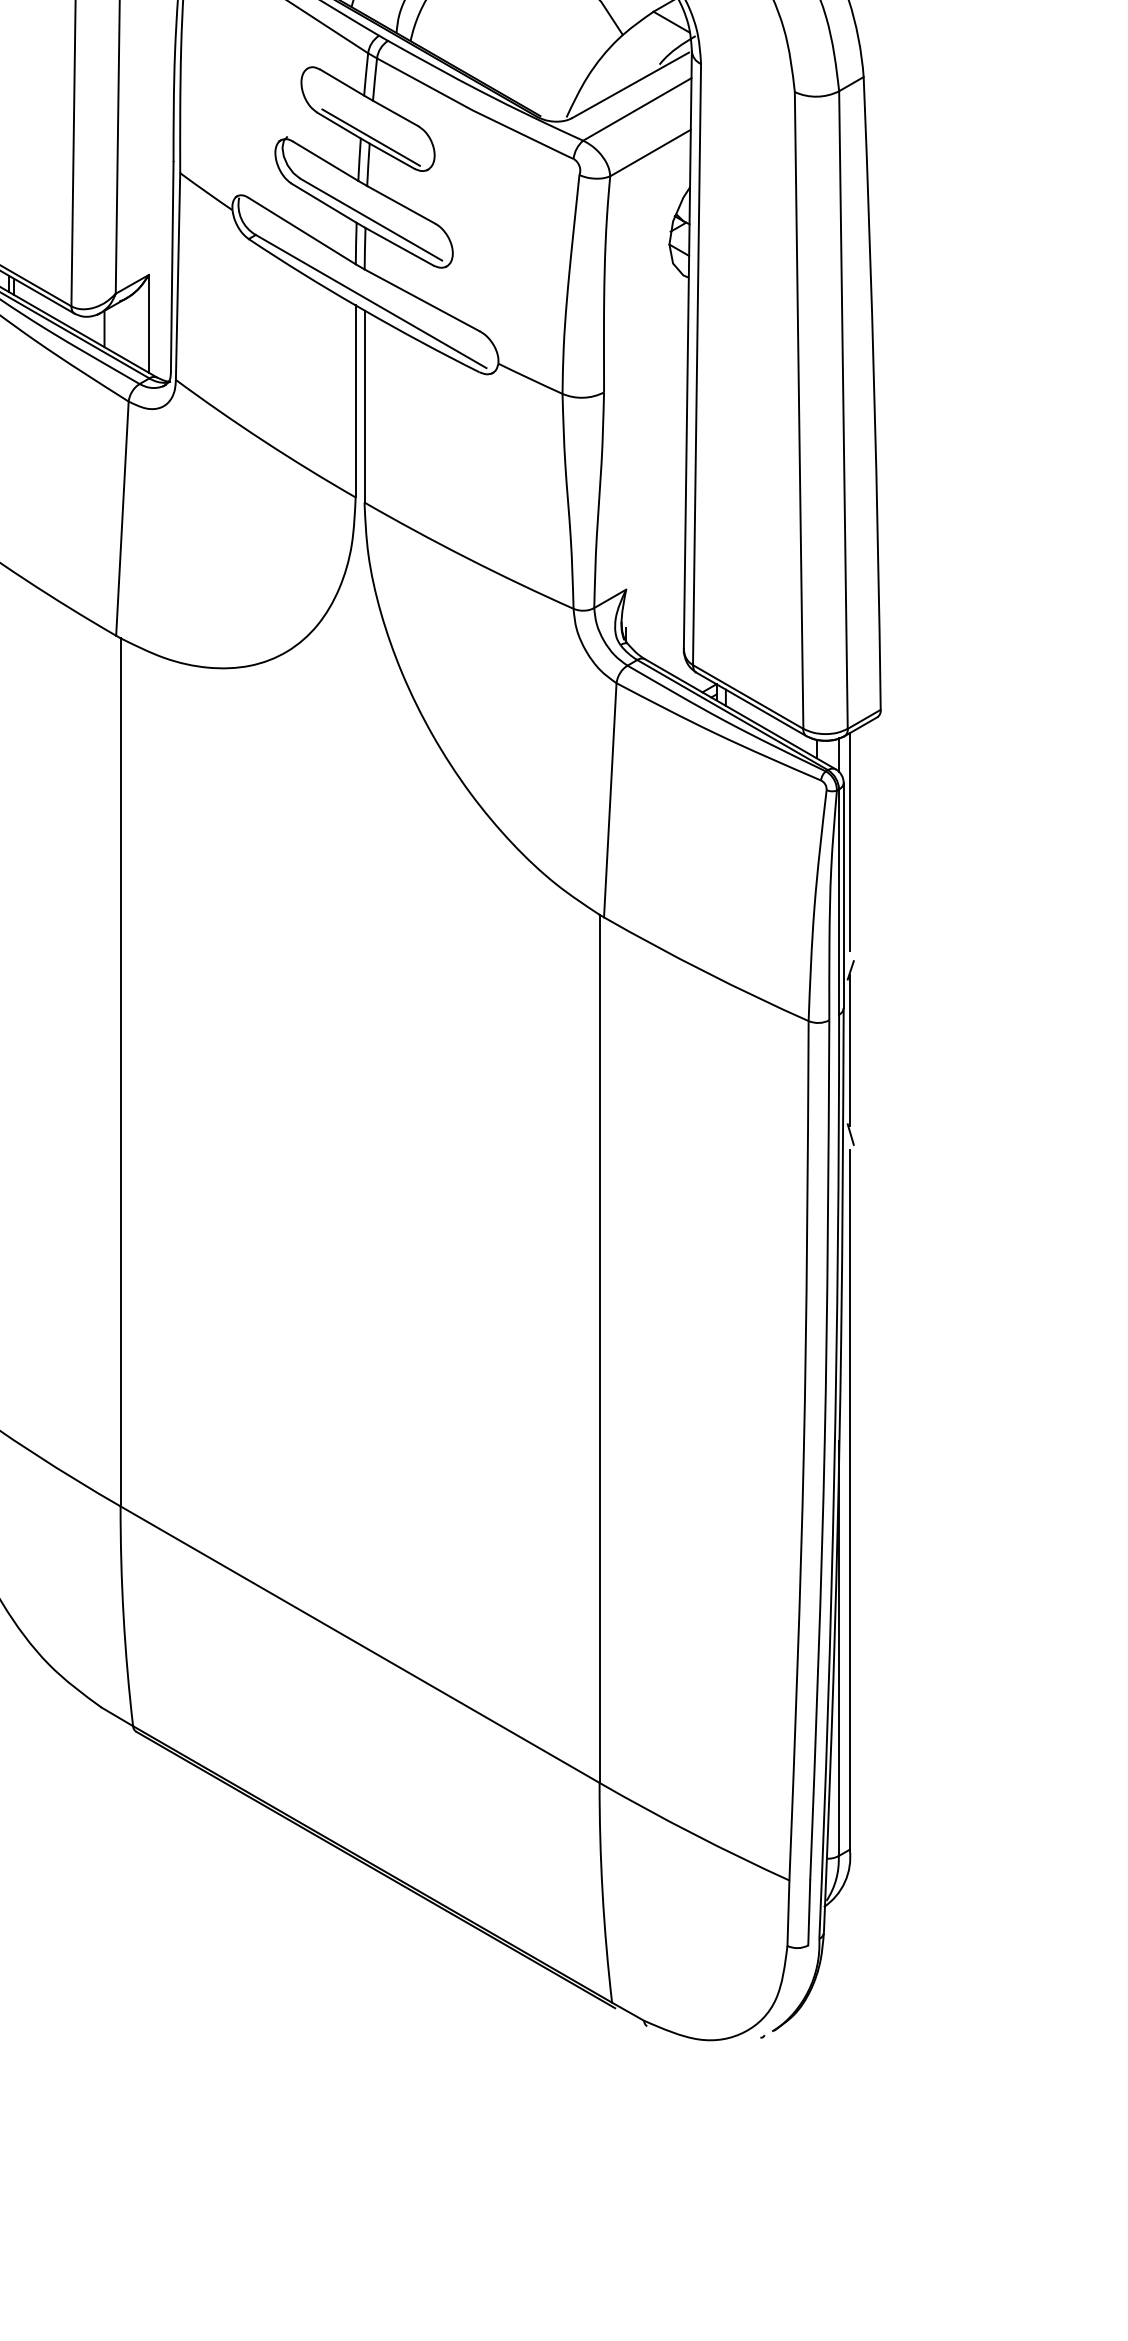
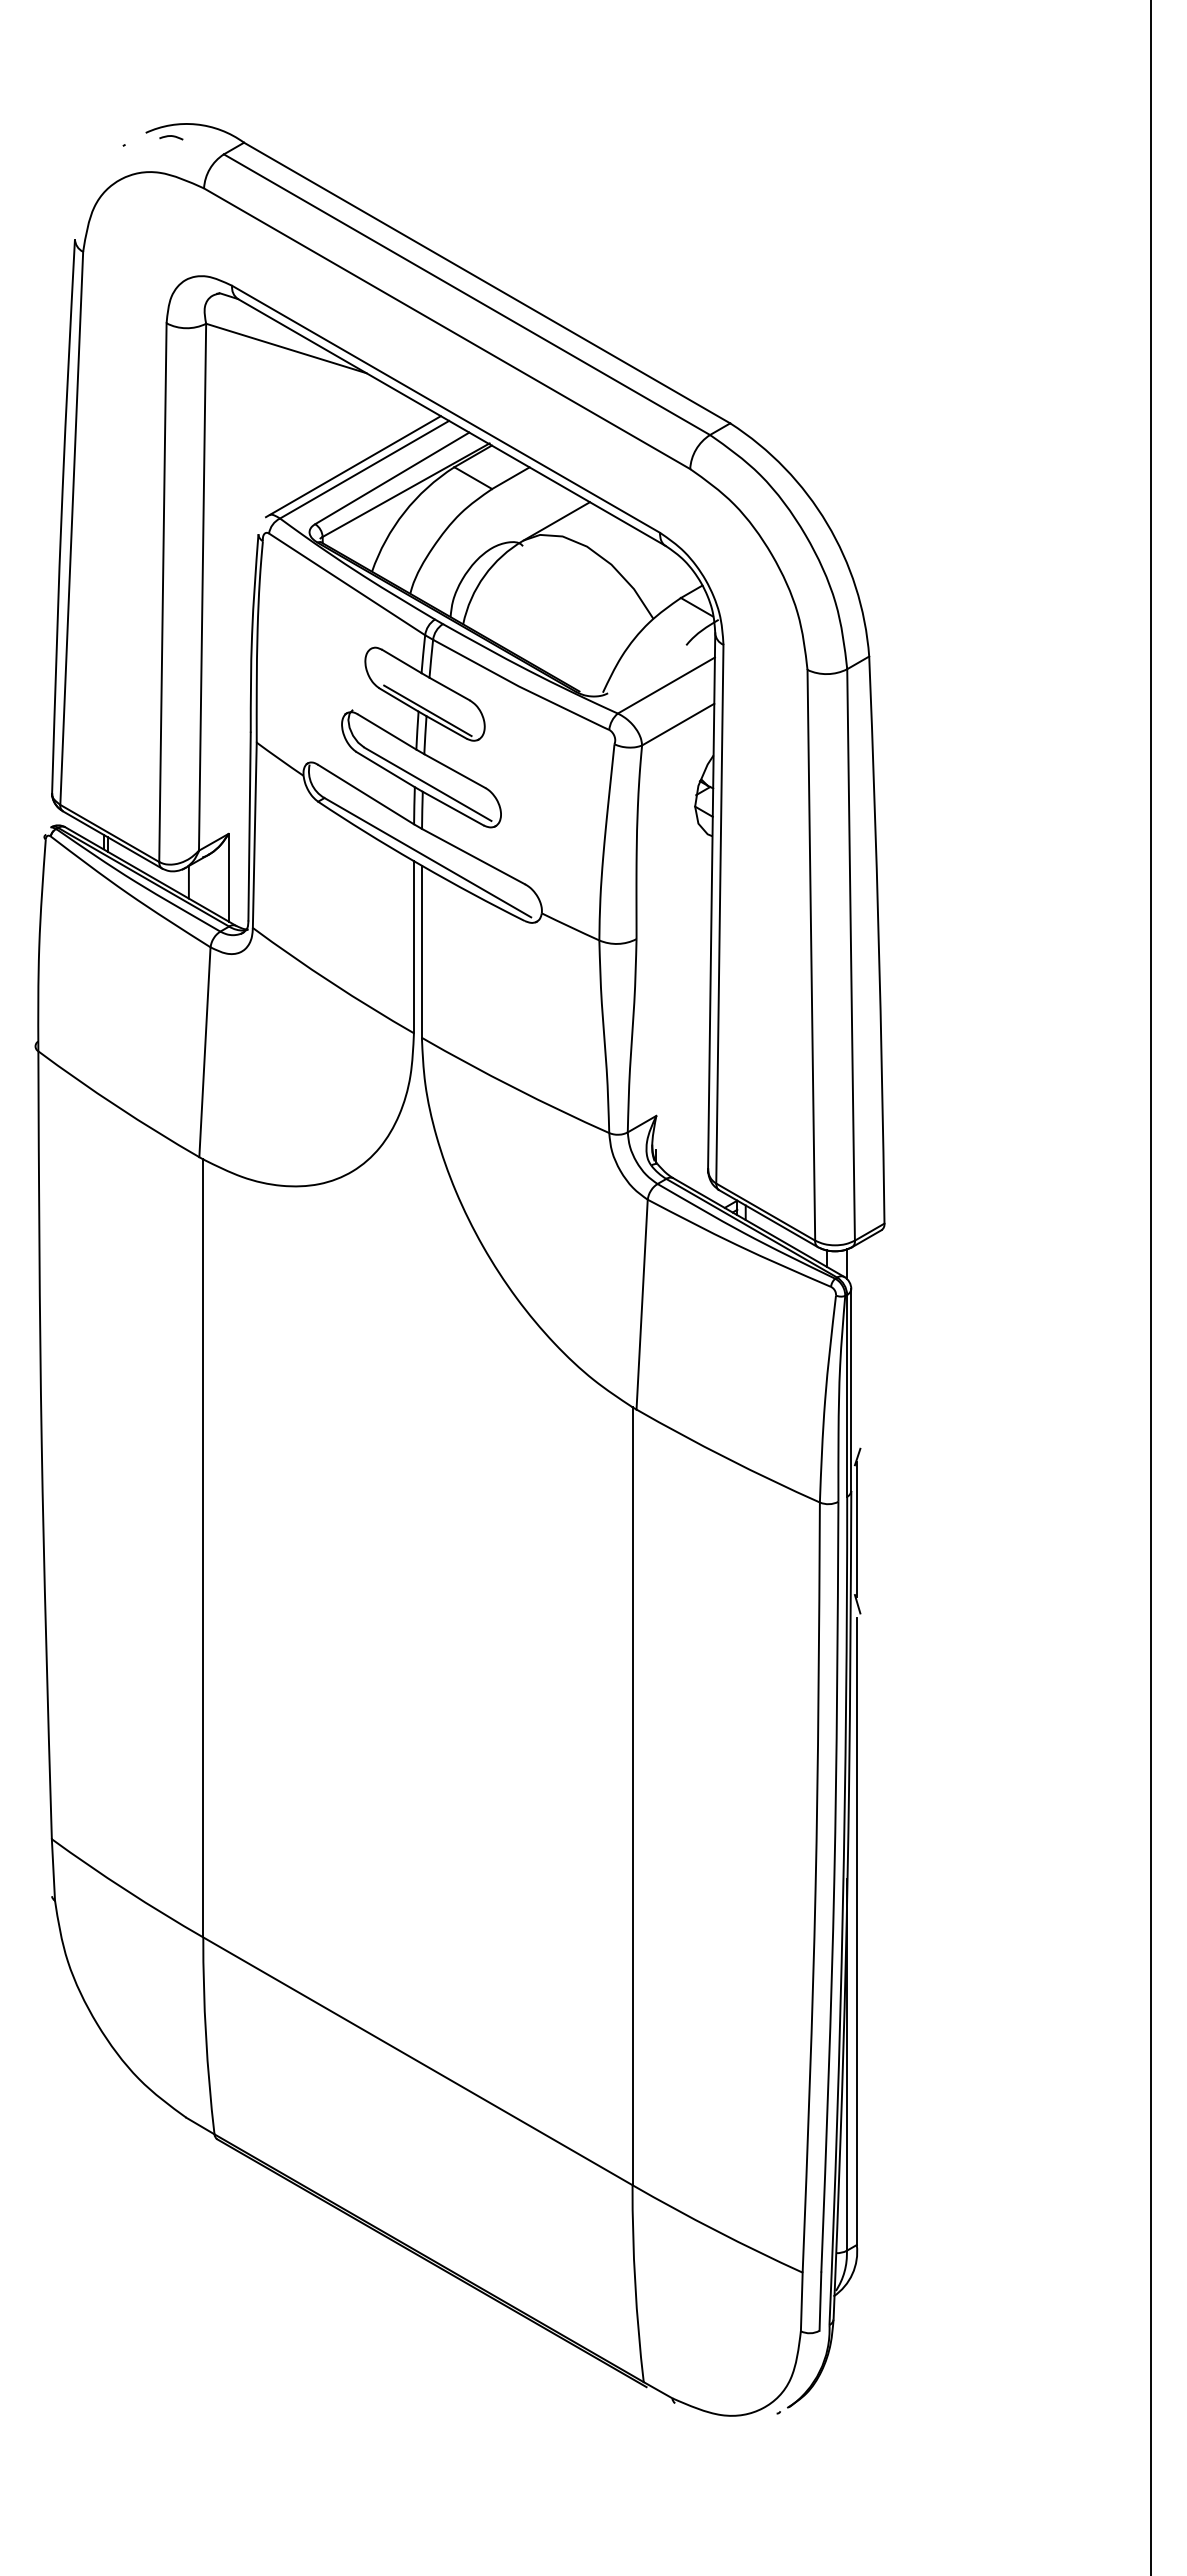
line: (630, 84) -> (660, 663), removed
line: (849, 841) -> (856, 1341), removed

